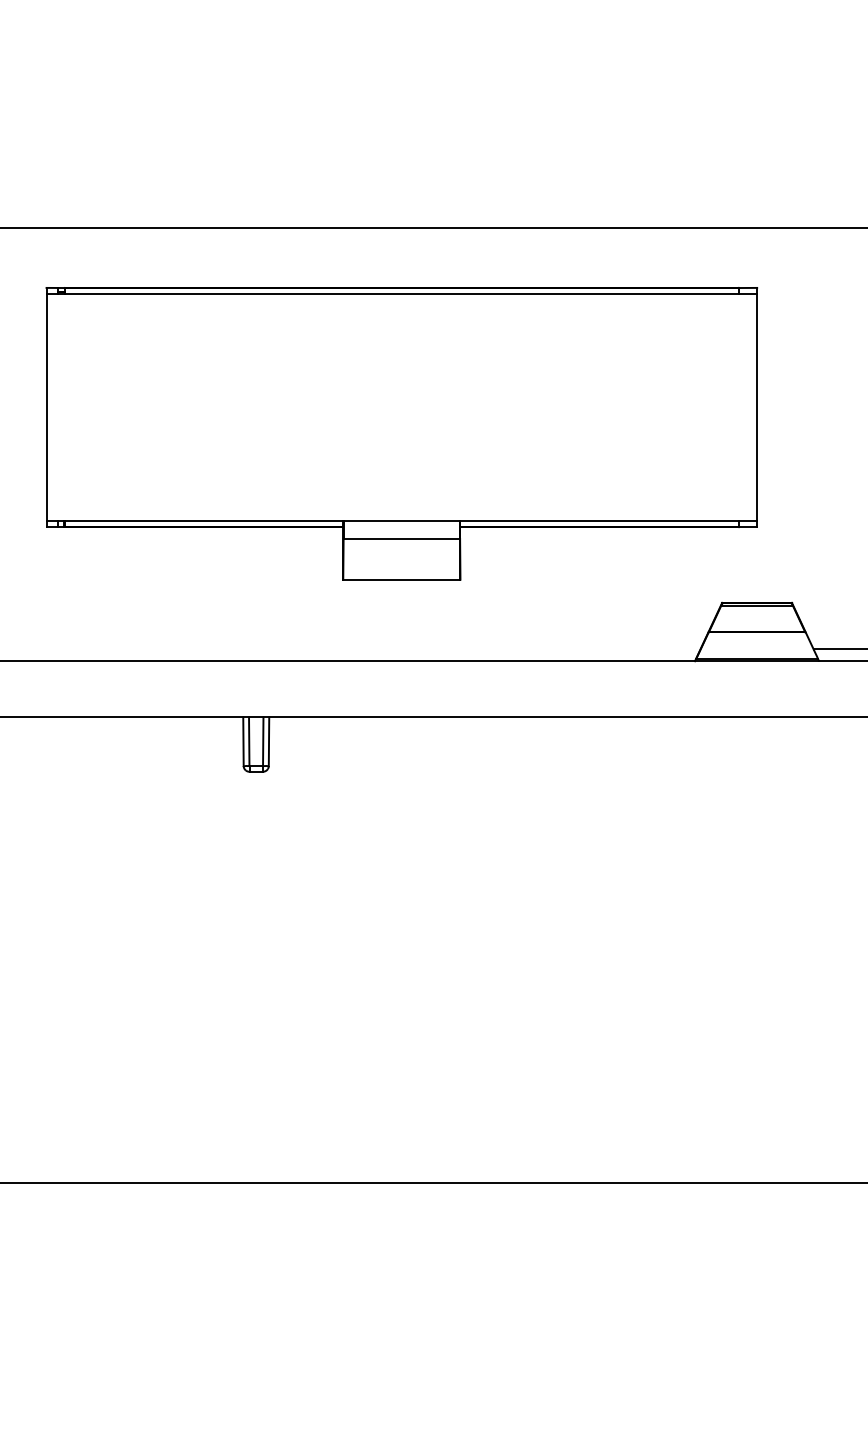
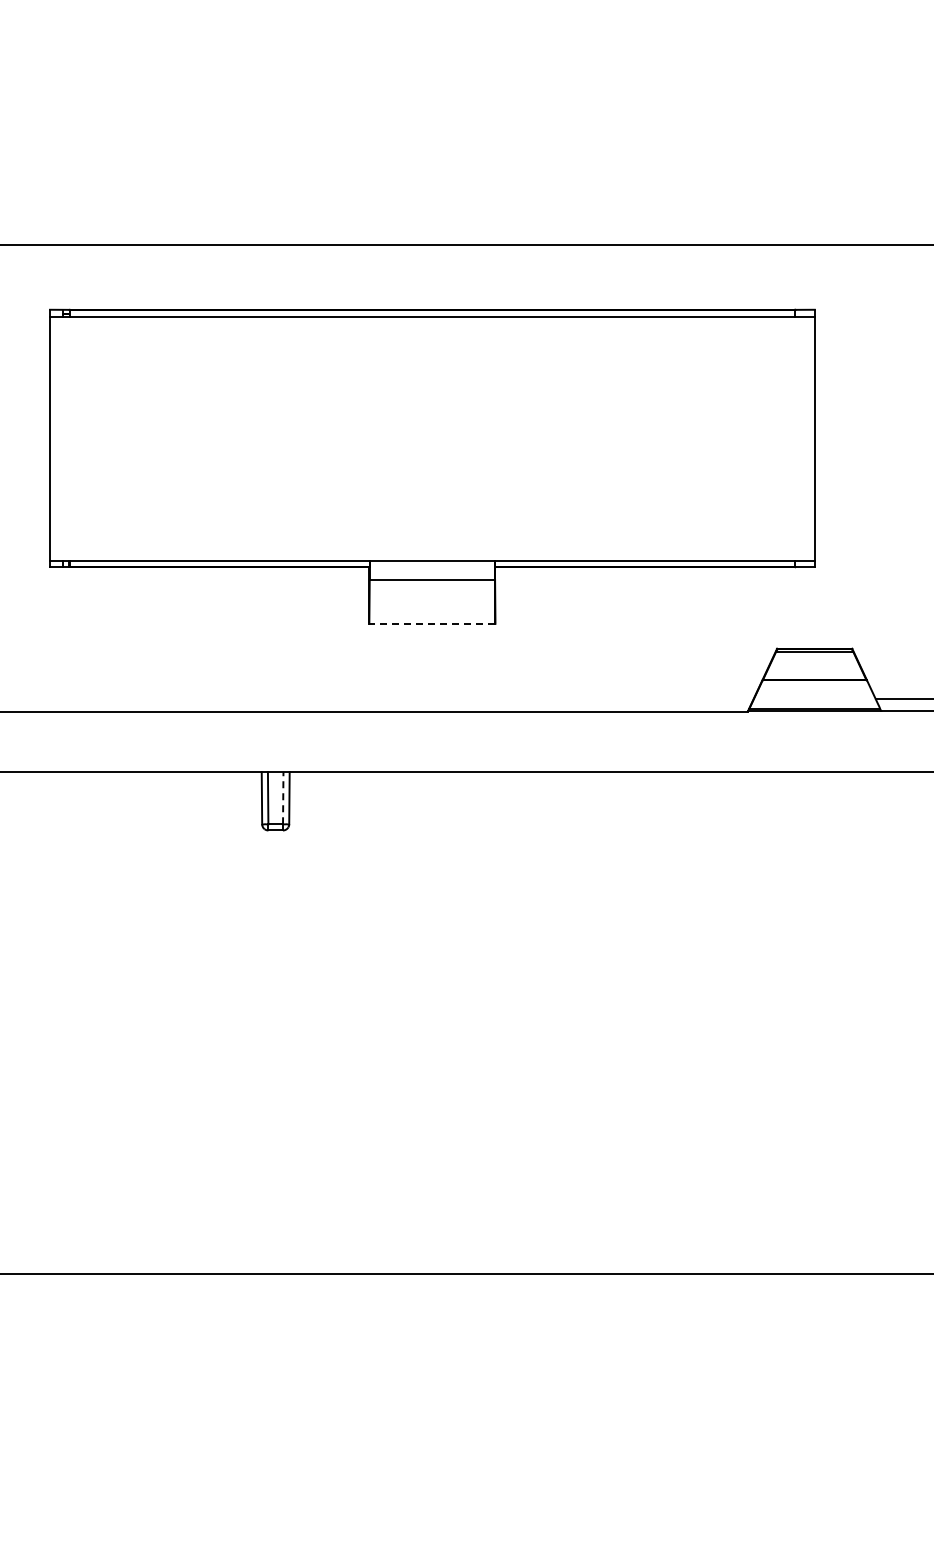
line: (401, 579) -> (431, 623), solid -> dashed
line: (263, 741) -> (283, 797), solid -> dashed

